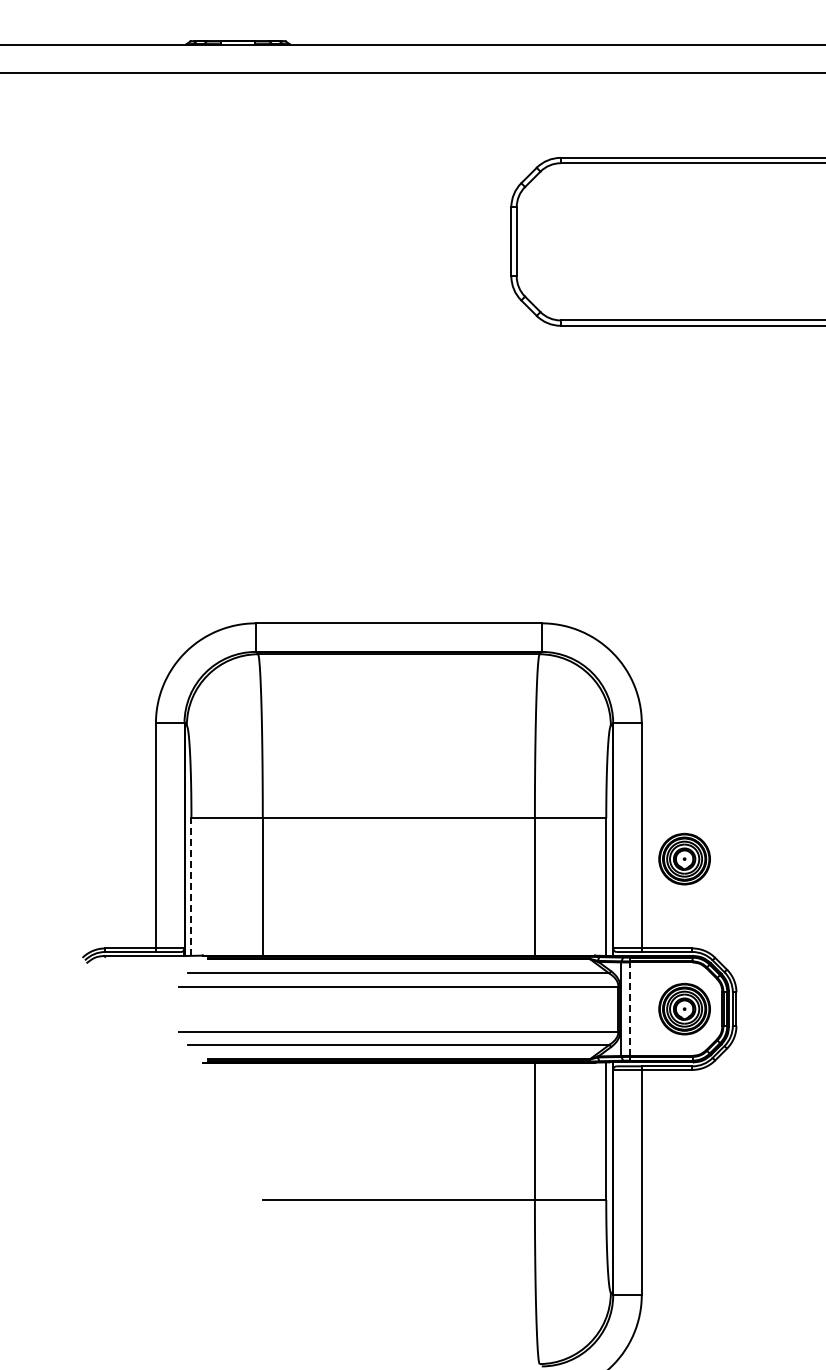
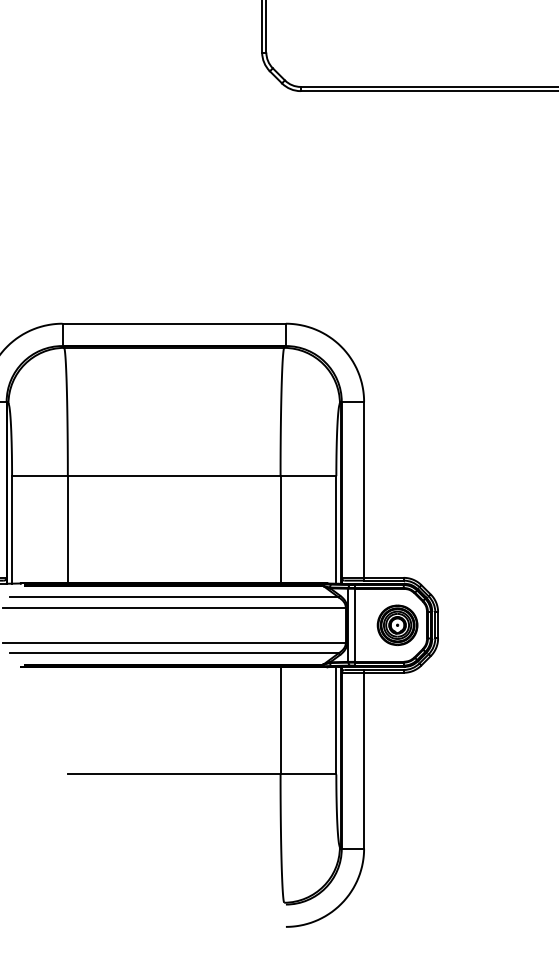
part: (684, 858) -> (397, 507), removed
line: (191, 887) -> (12, 530), dashed -> solid
line: (630, 1009) -> (355, 625), dashed -> solid

